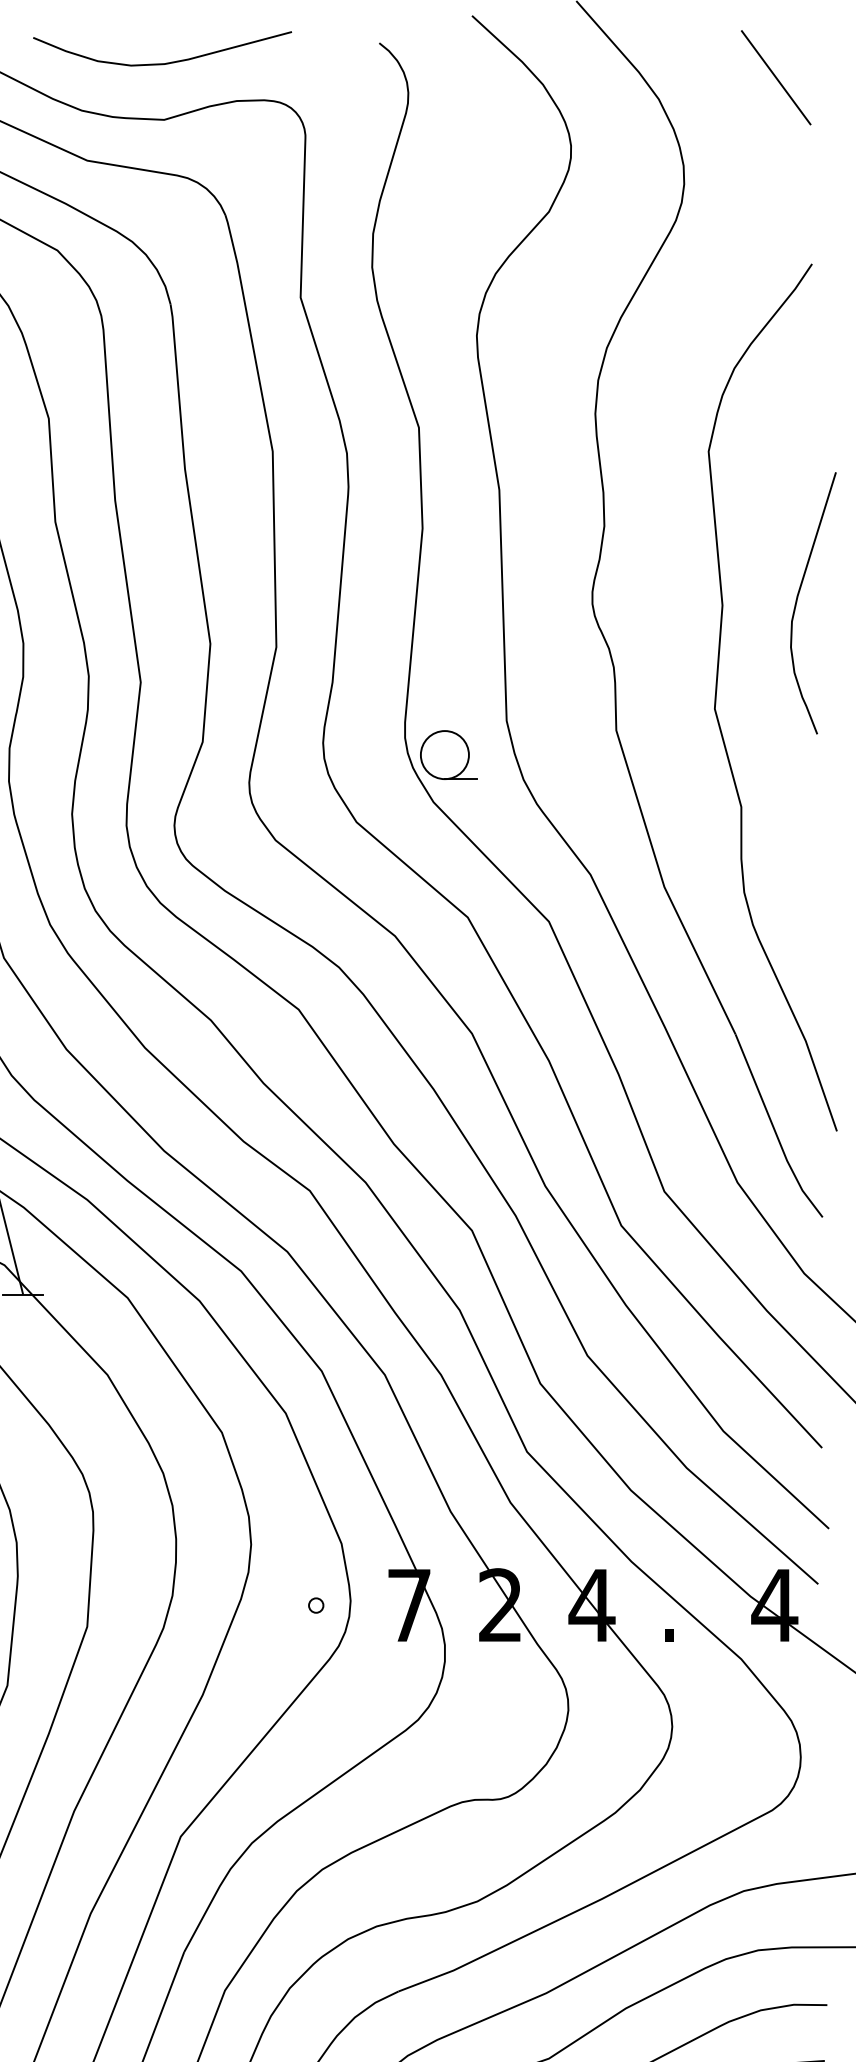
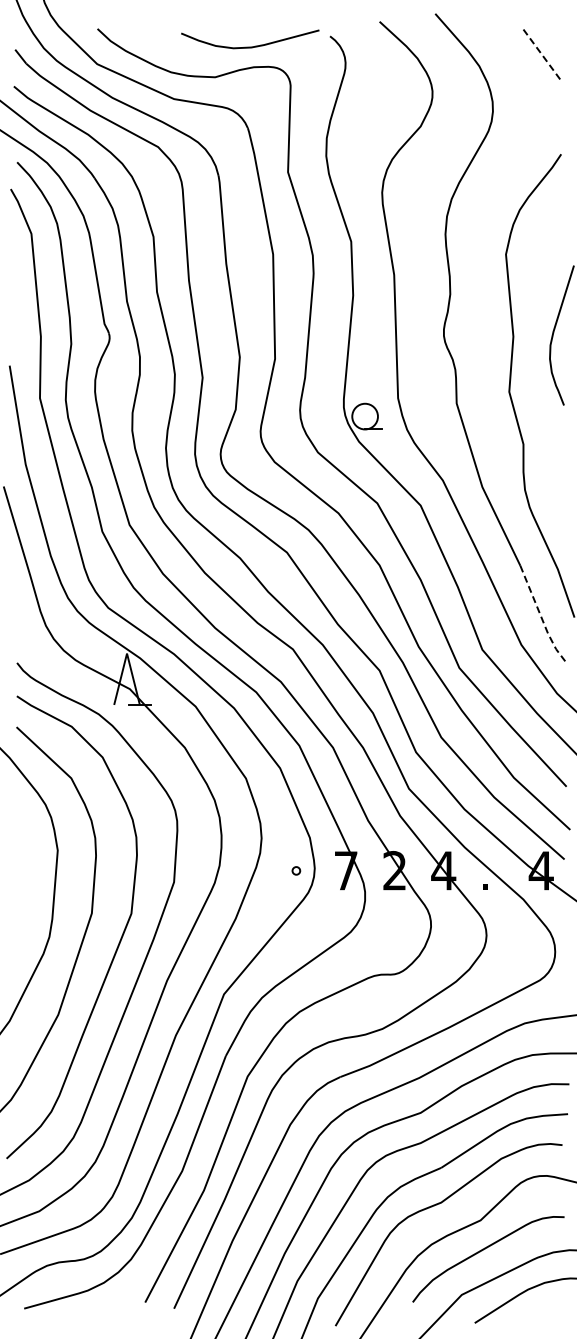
curve: (162, 62) -> (250, 46), moved
line: (776, 79) -> (542, 55), solid -> dashed
line: (775, 1131) -> (541, 617), solid -> dashed

